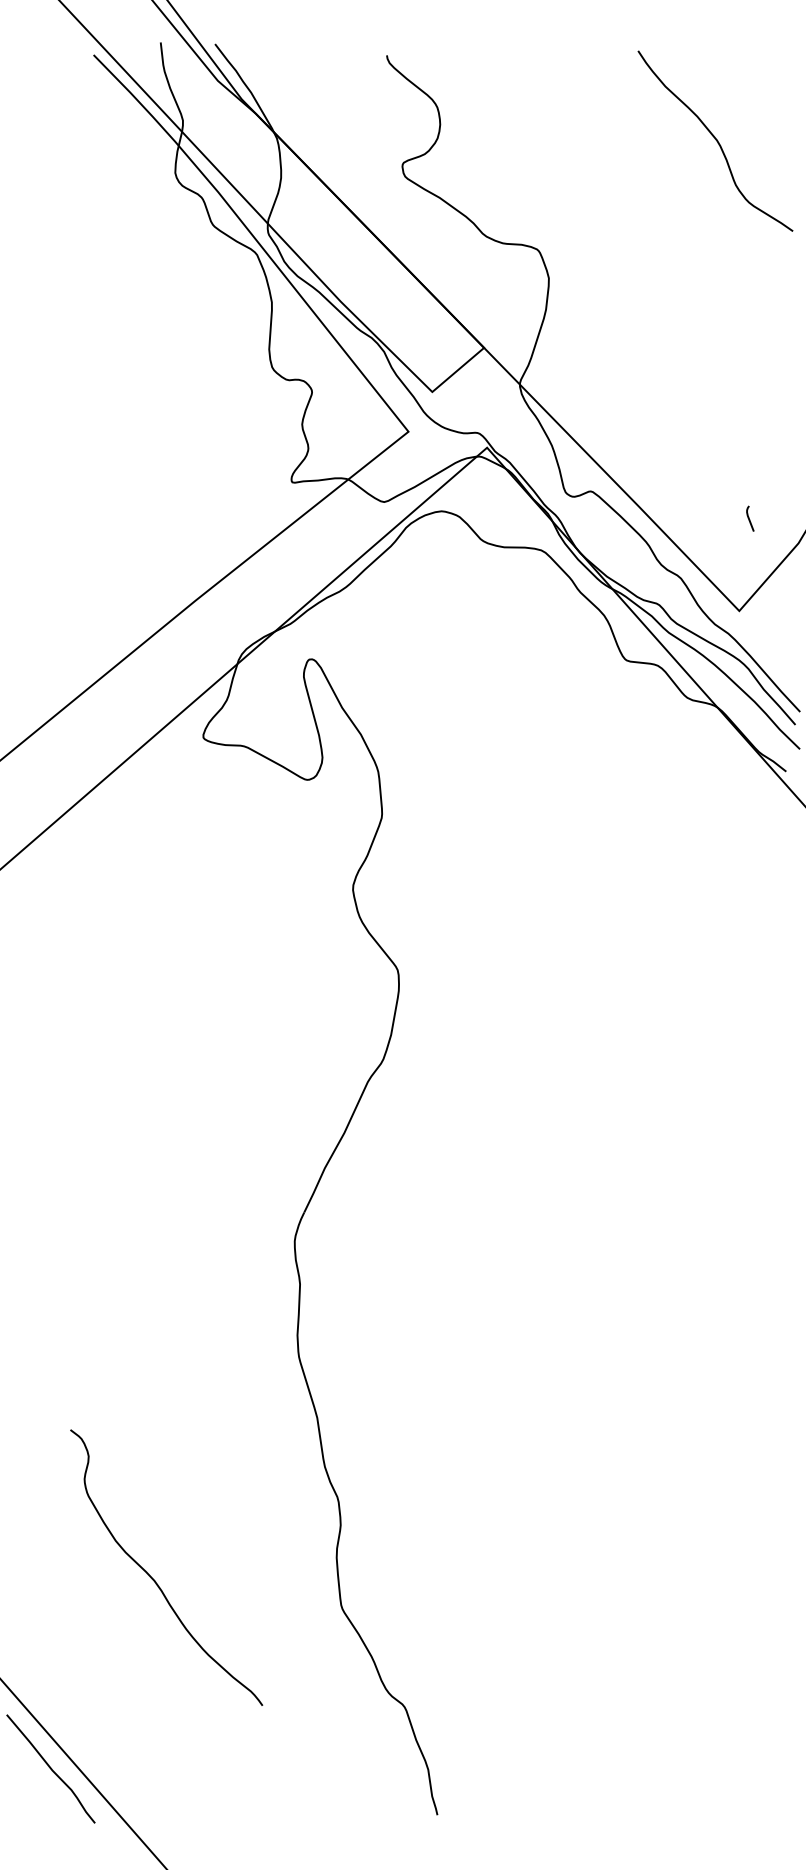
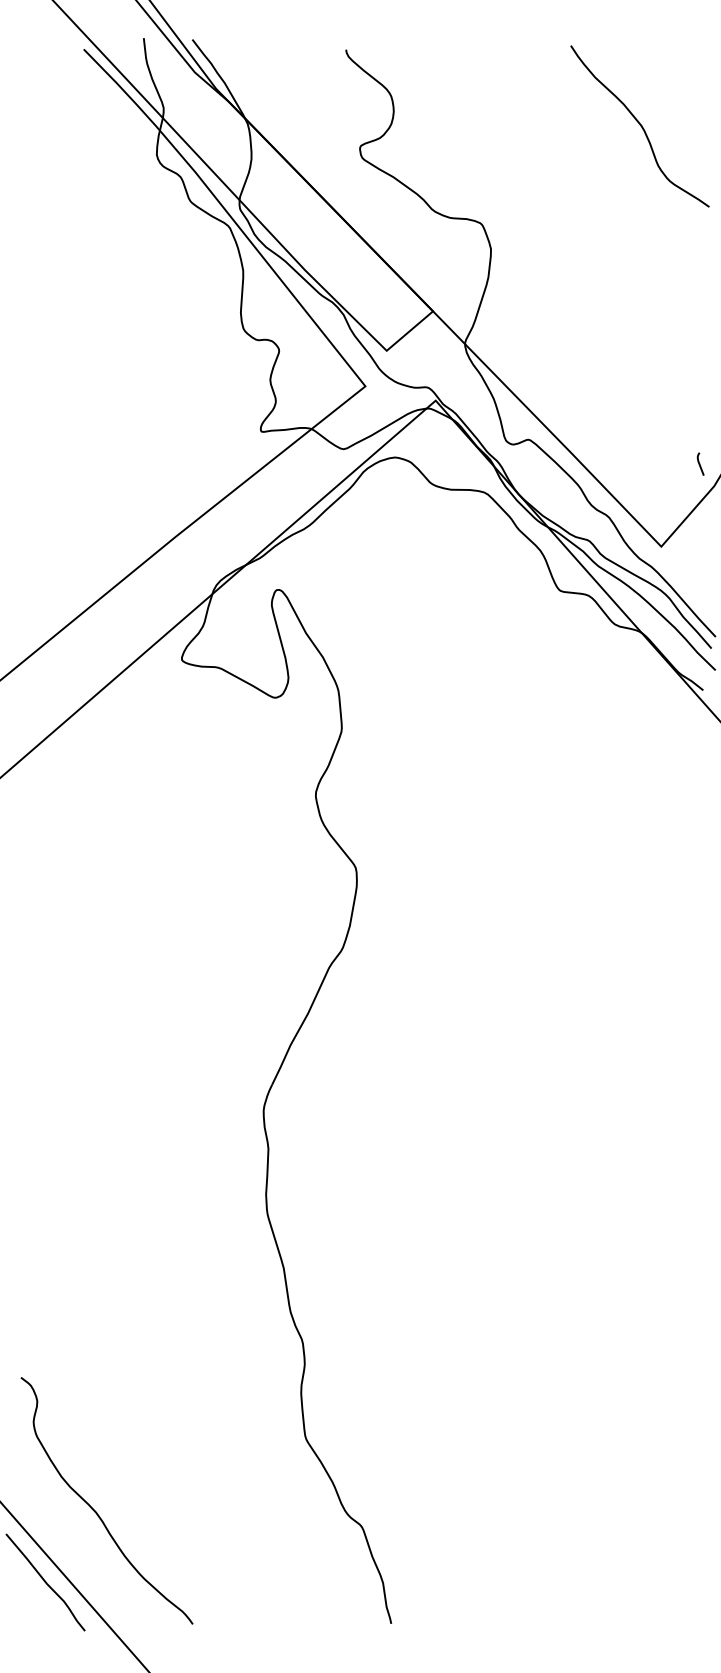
curve: (749, 518) -> (699, 463), moved
curve: (154, 1579) -> (96, 1511), moved

